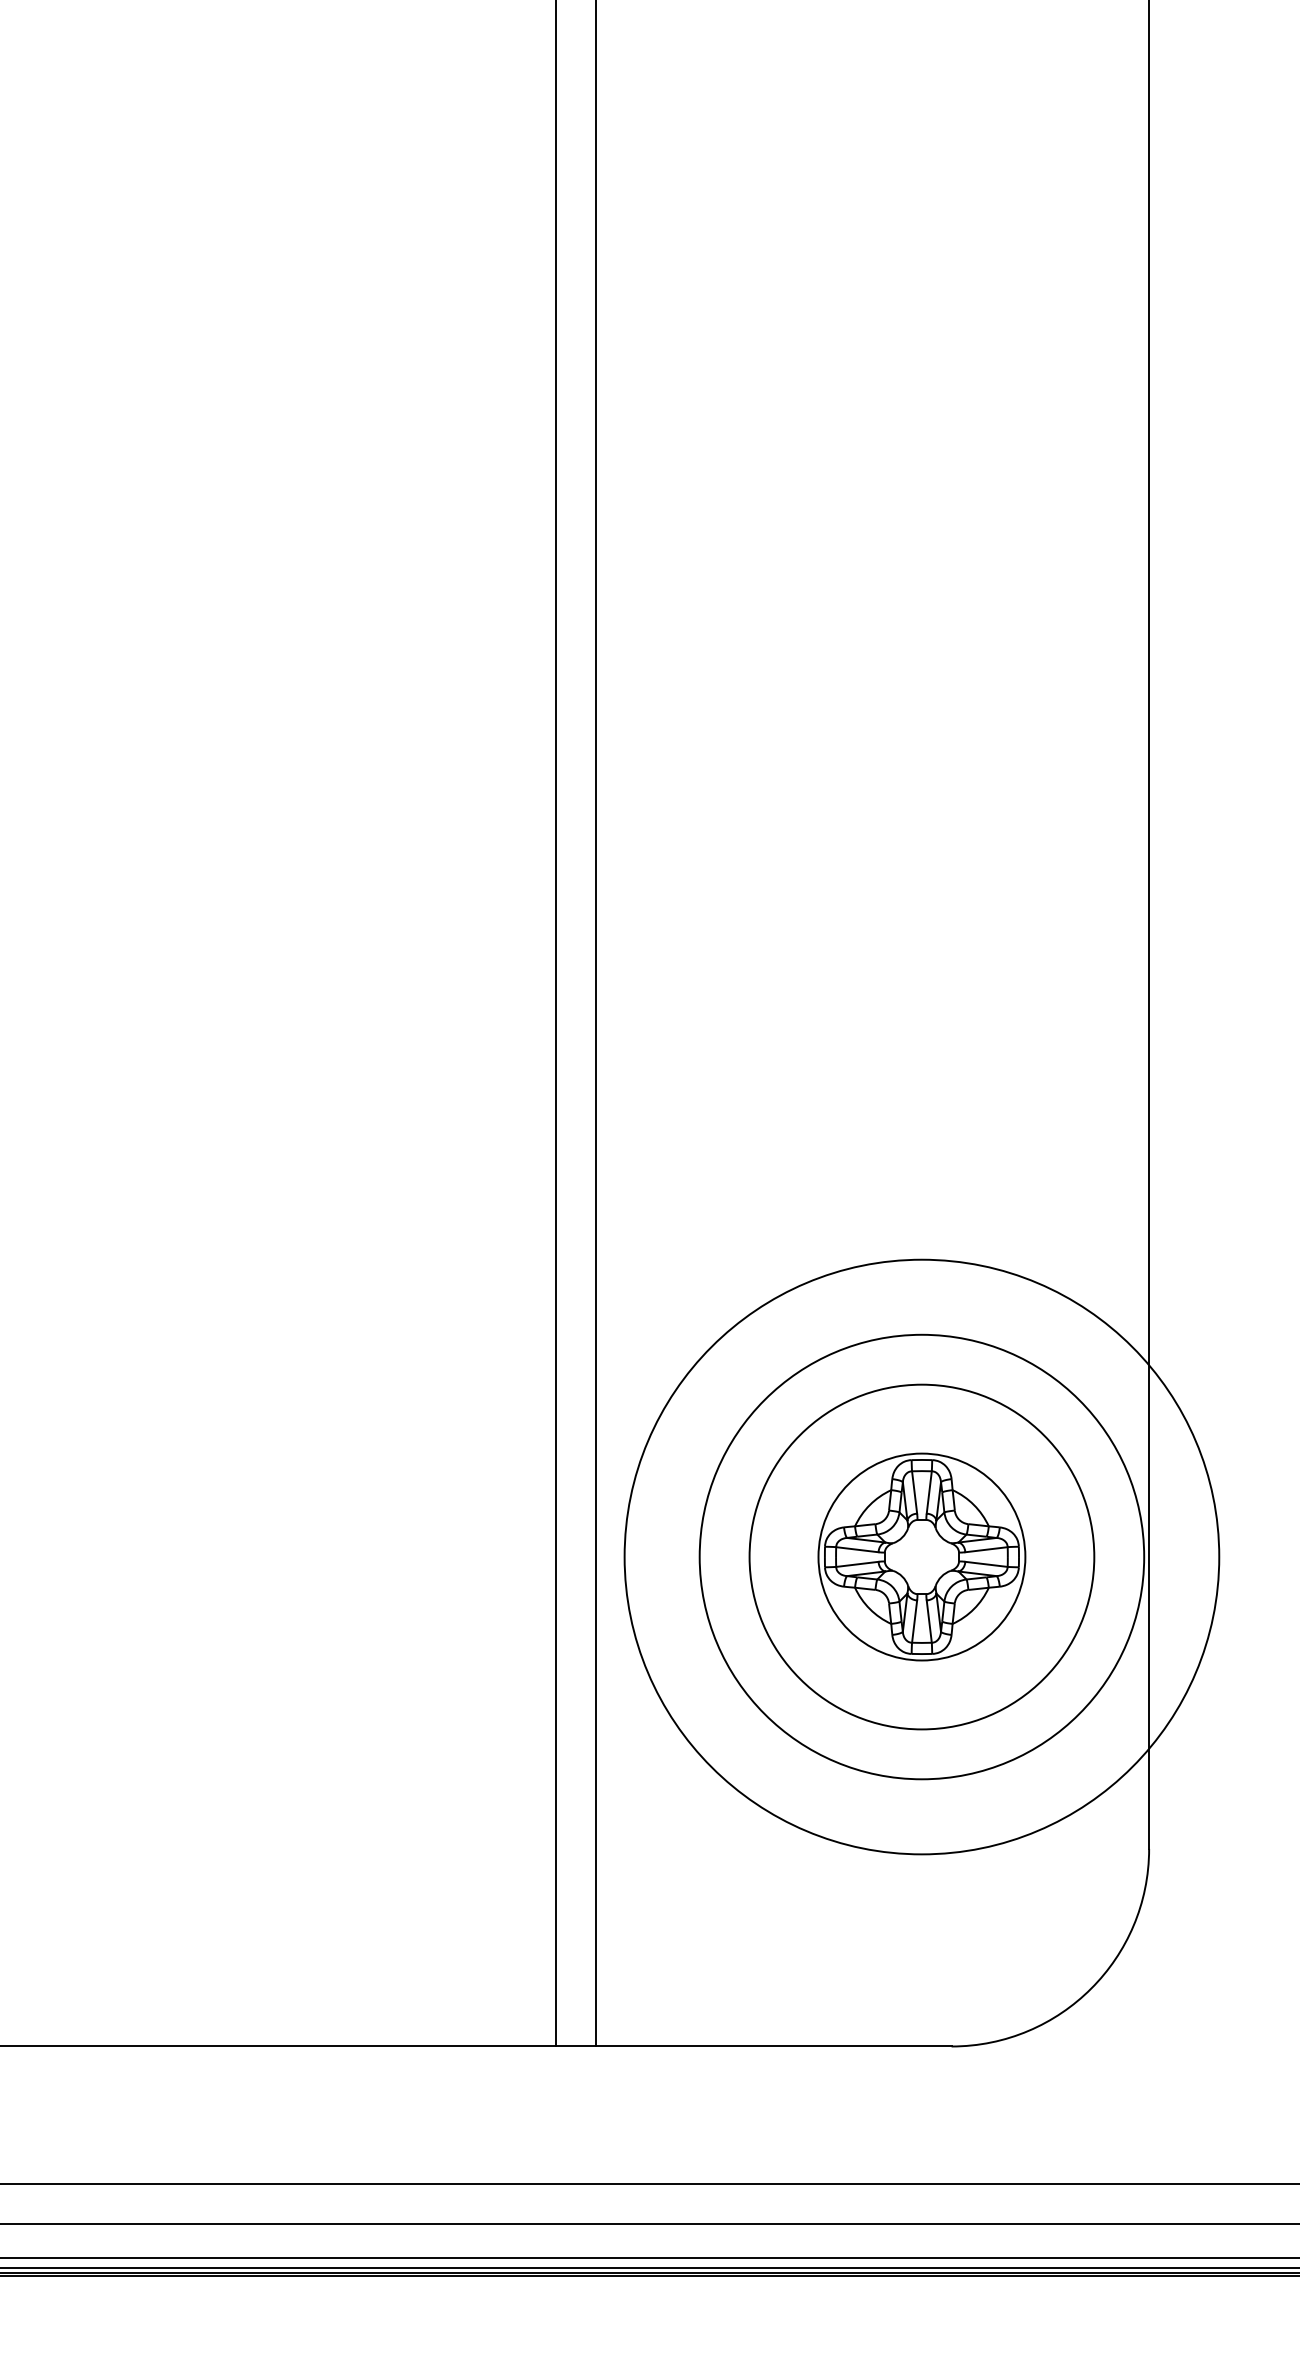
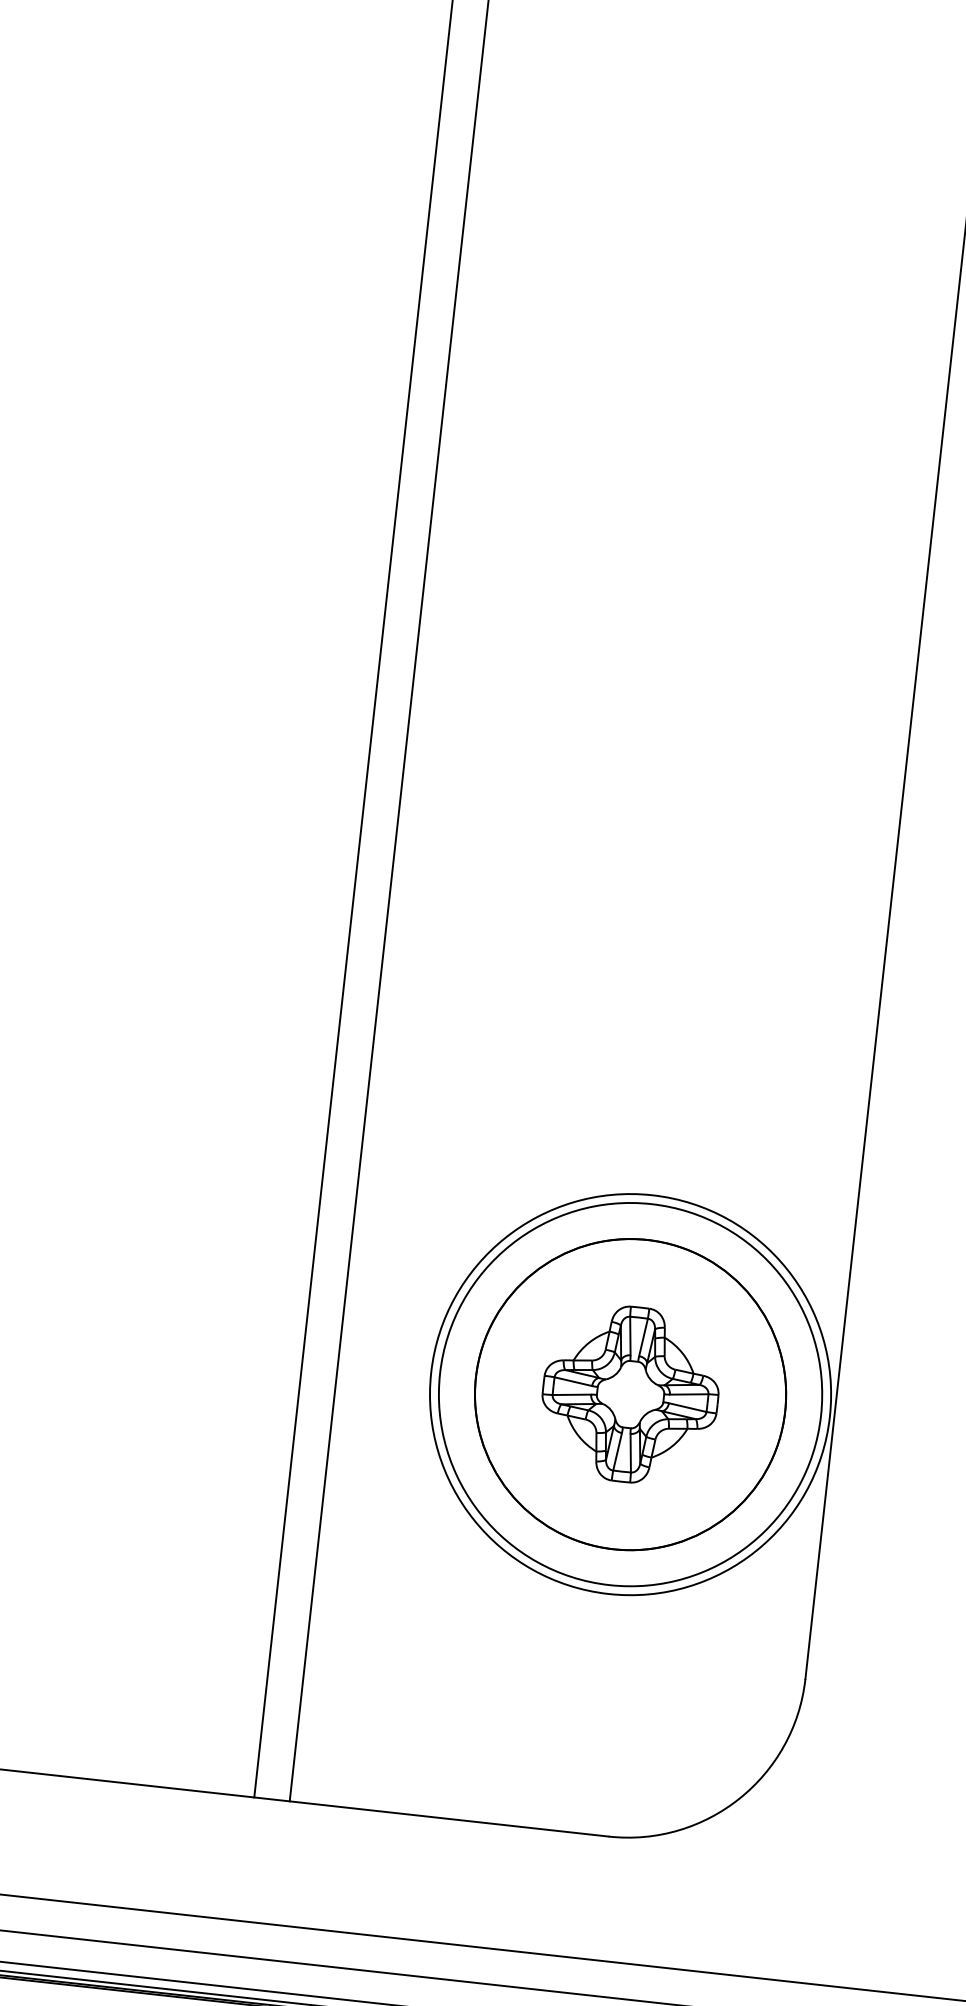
circle: (921, 1556) -> (630, 1394), size x0.71
circle: (921, 1556) -> (630, 1394), size x1.67

